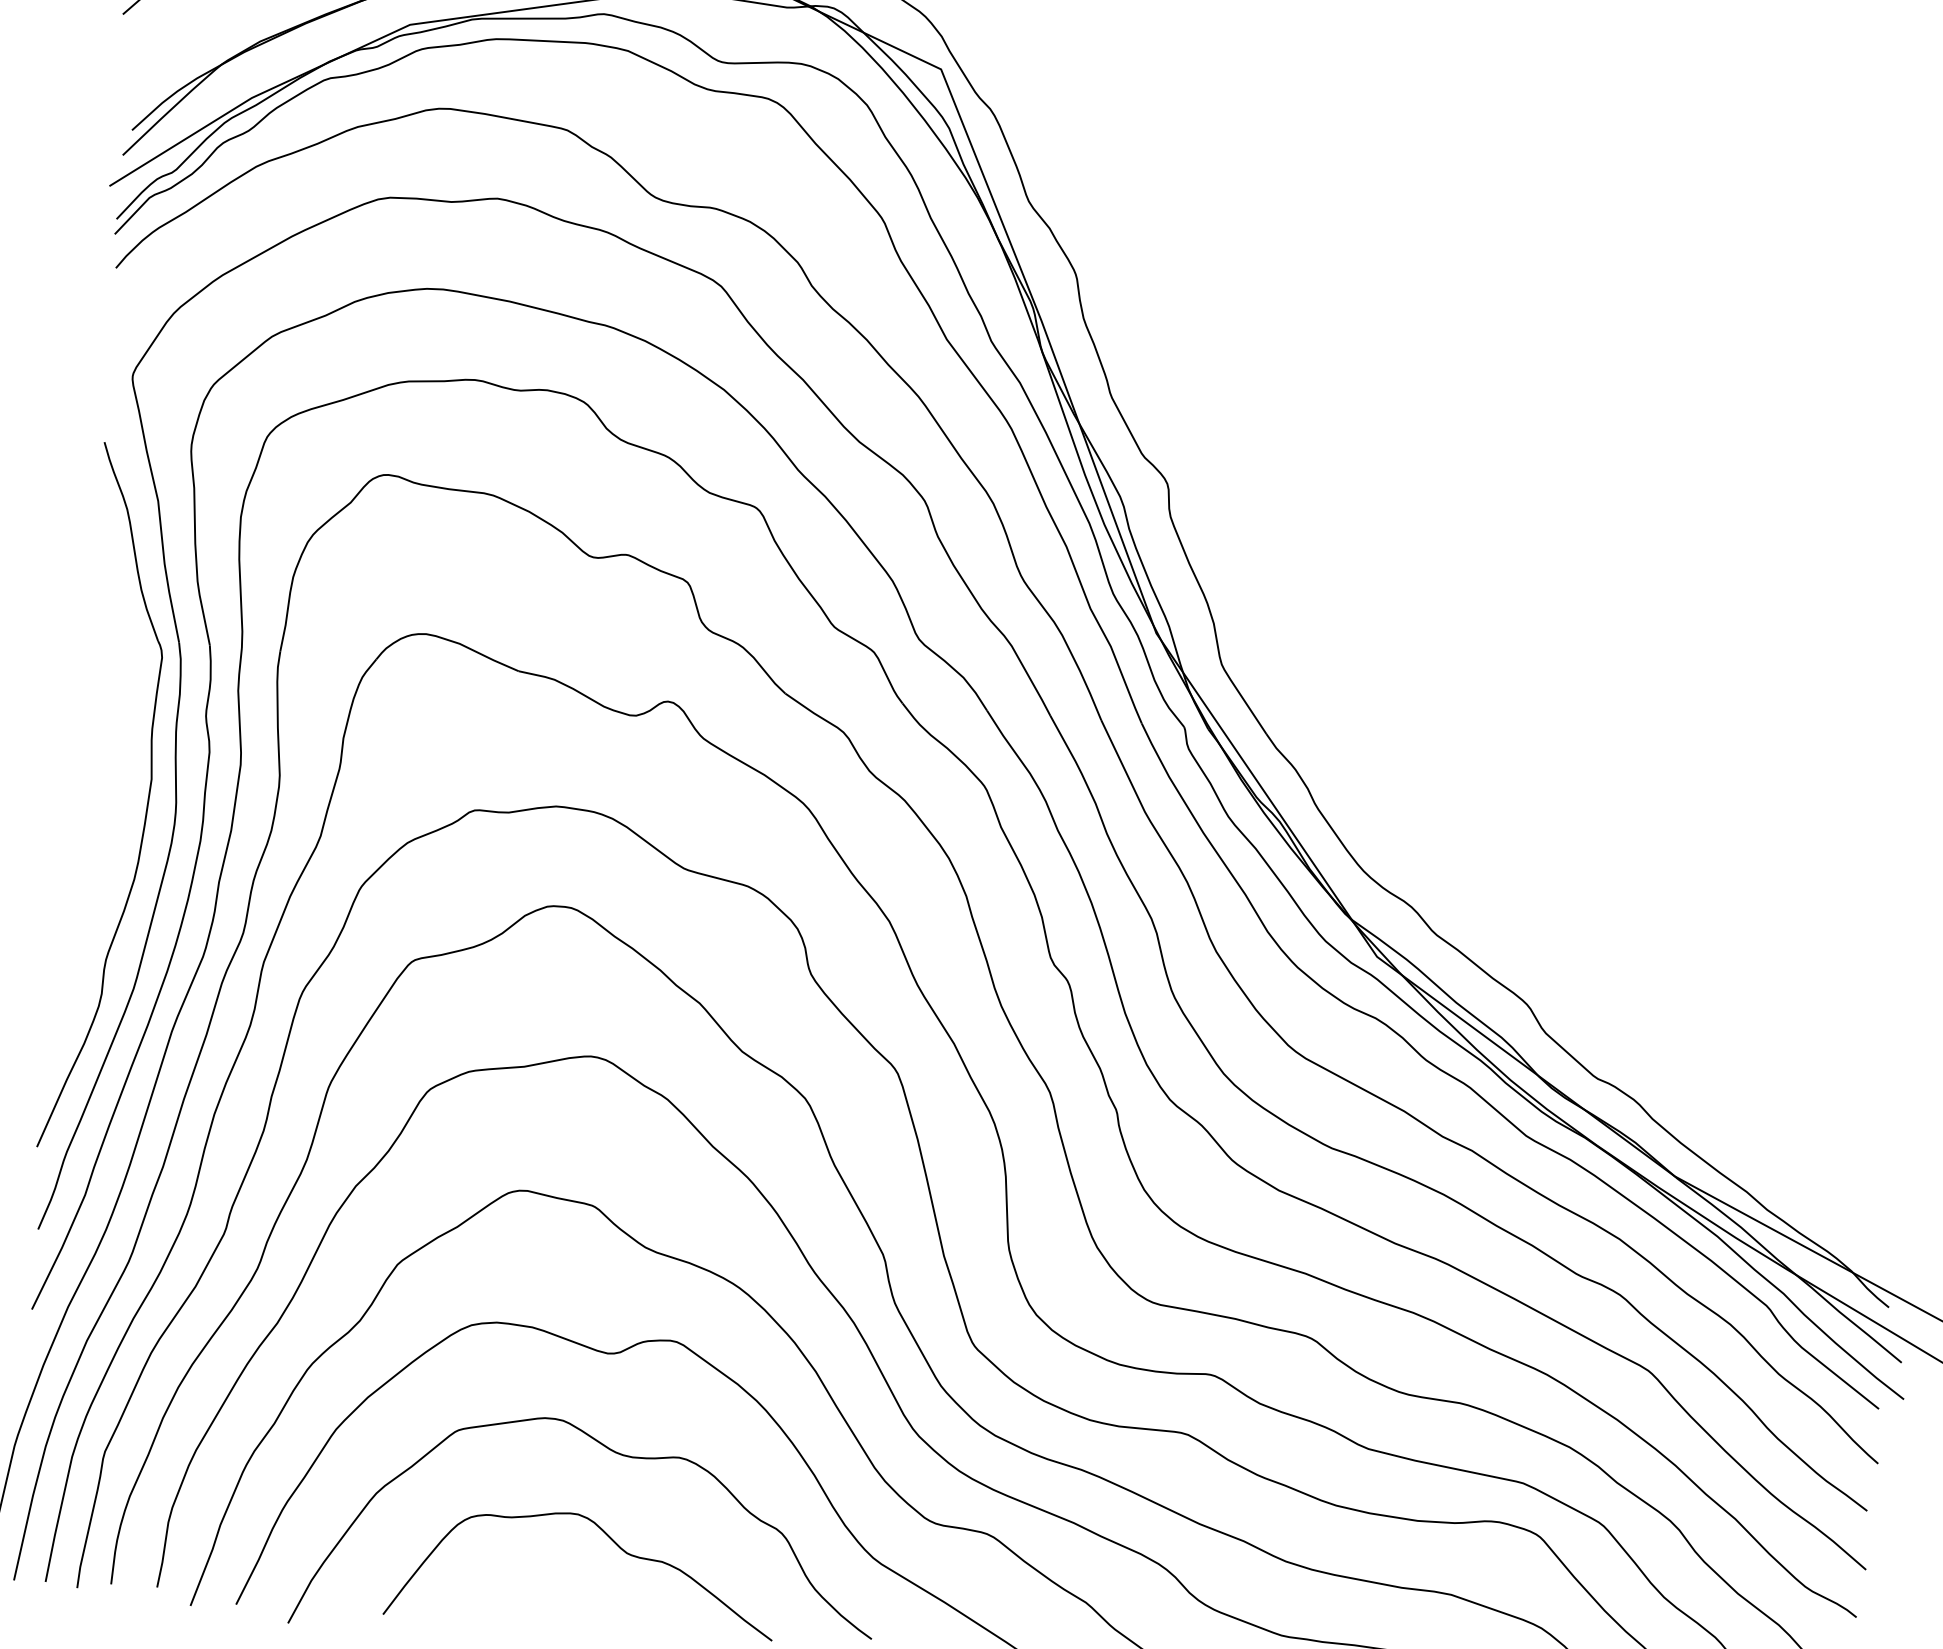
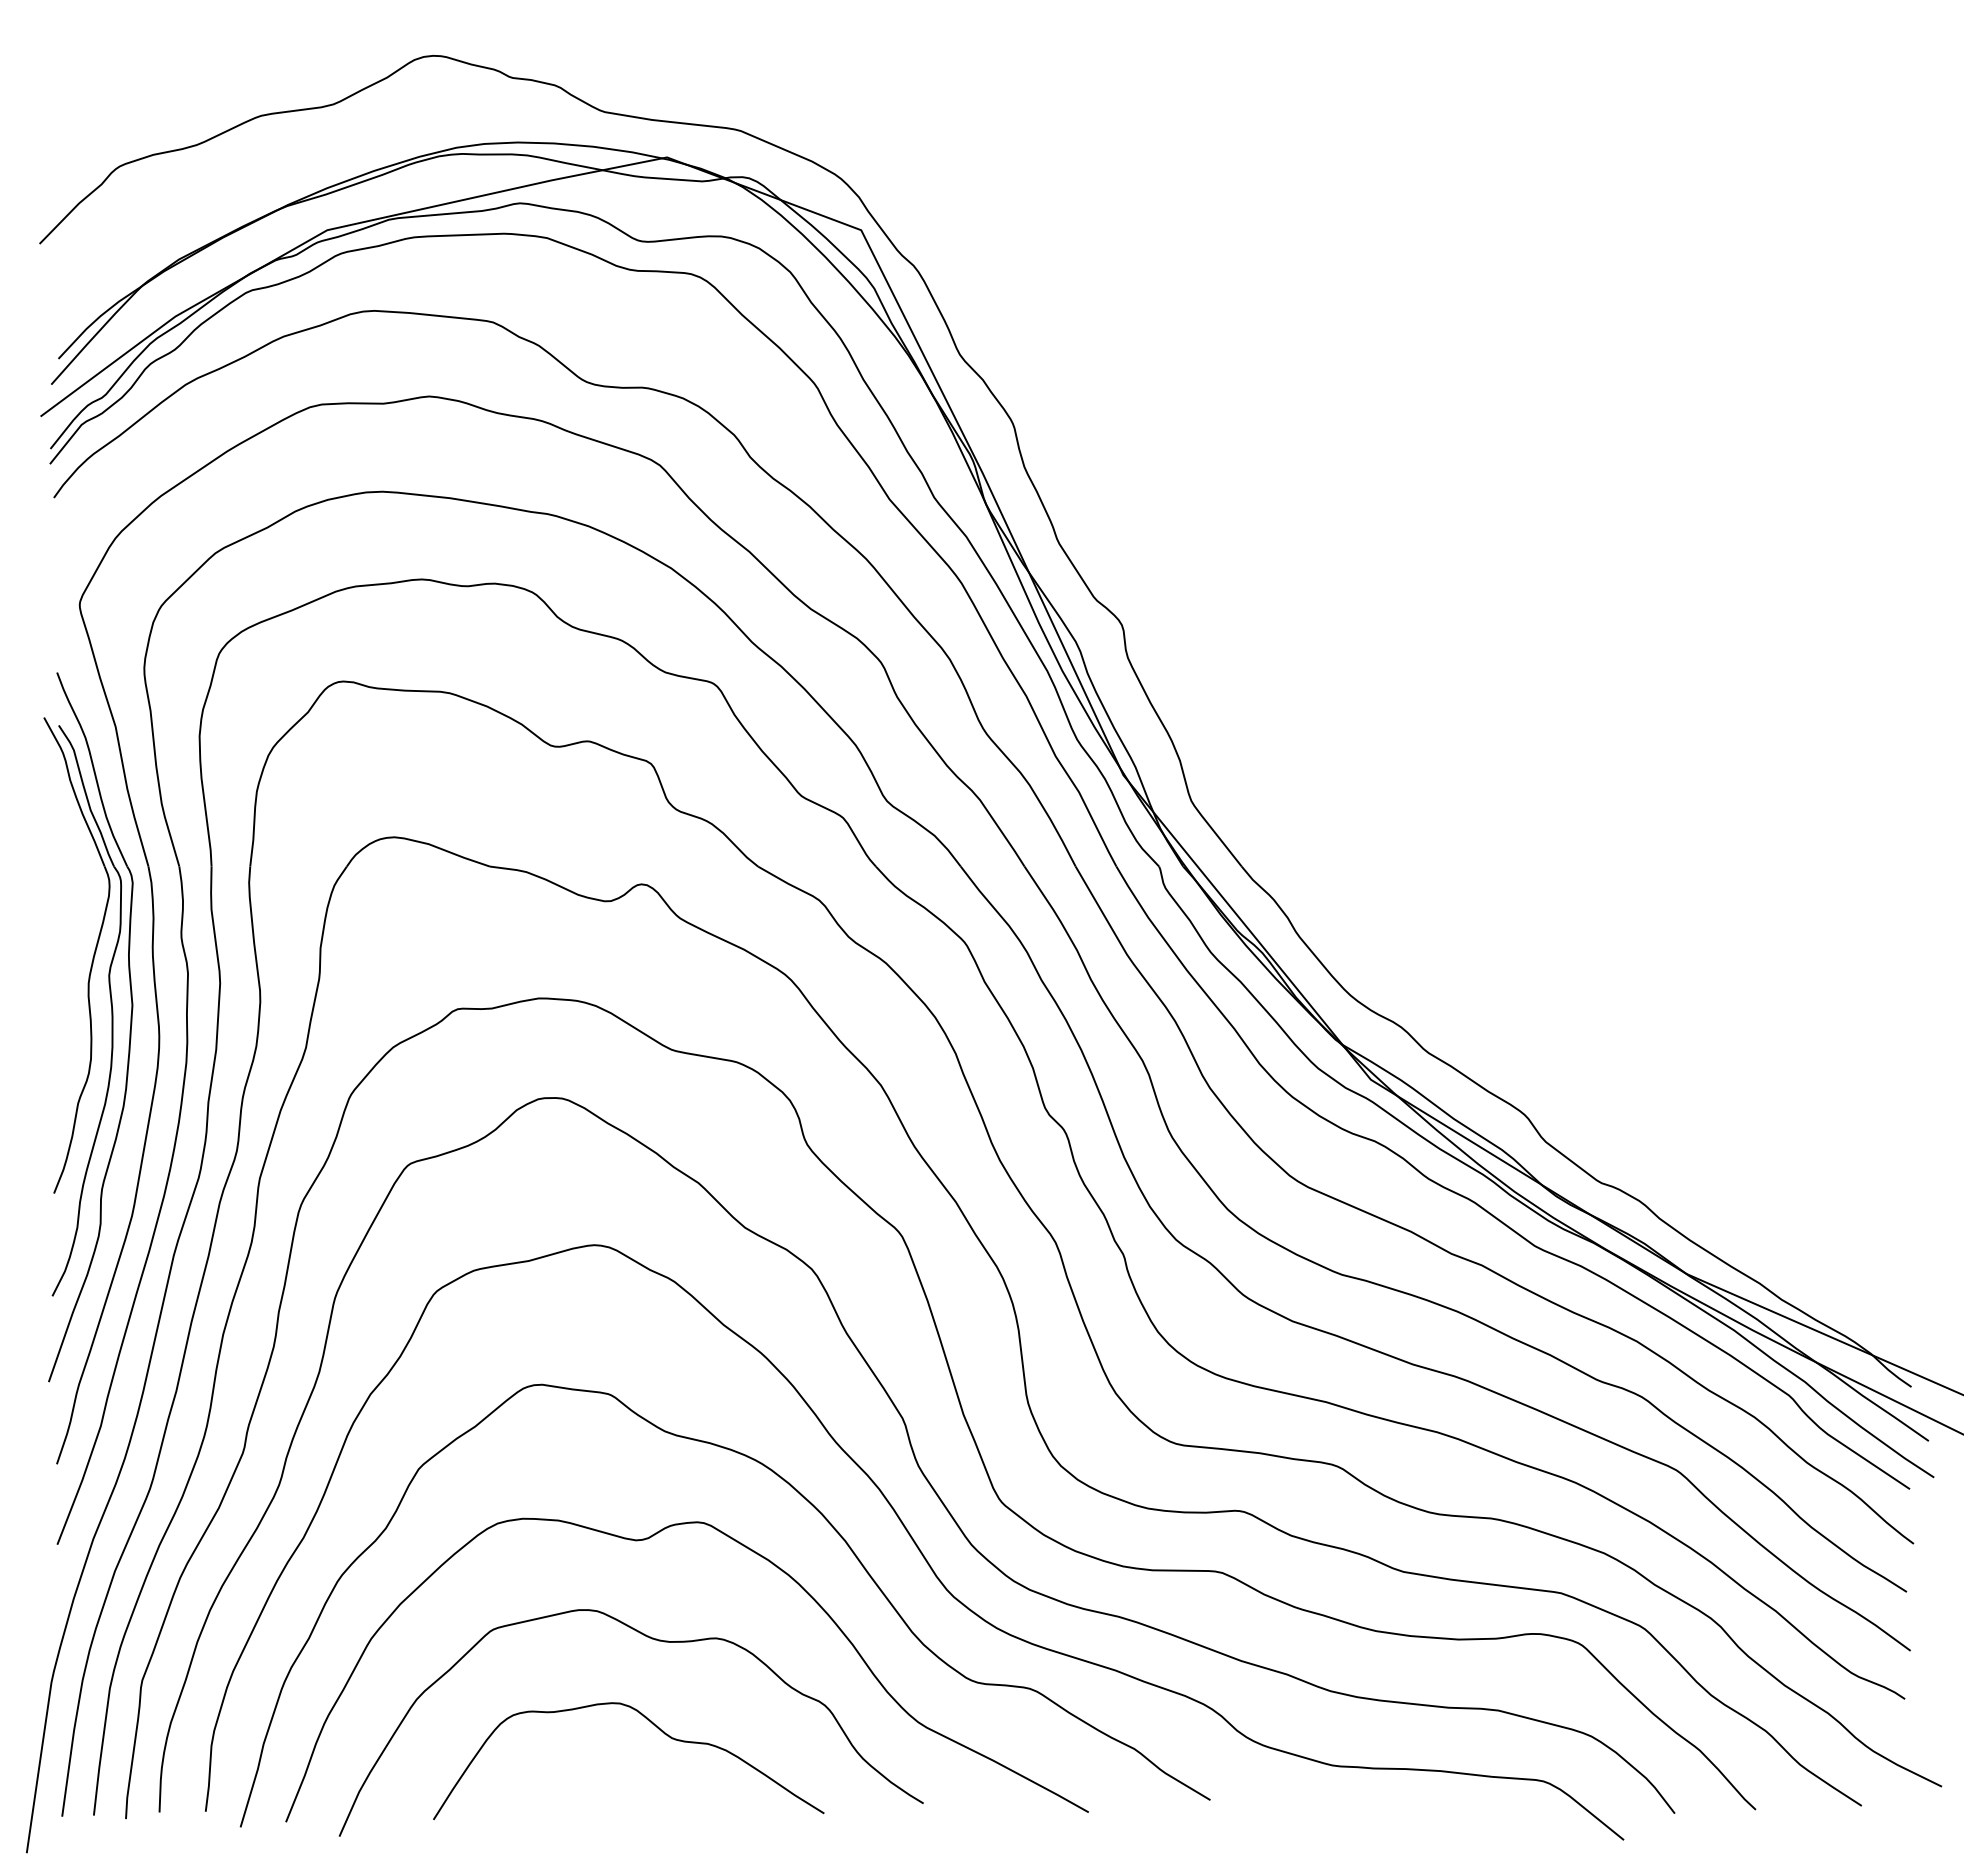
part: (101, 776) -> (82, 1006), added

